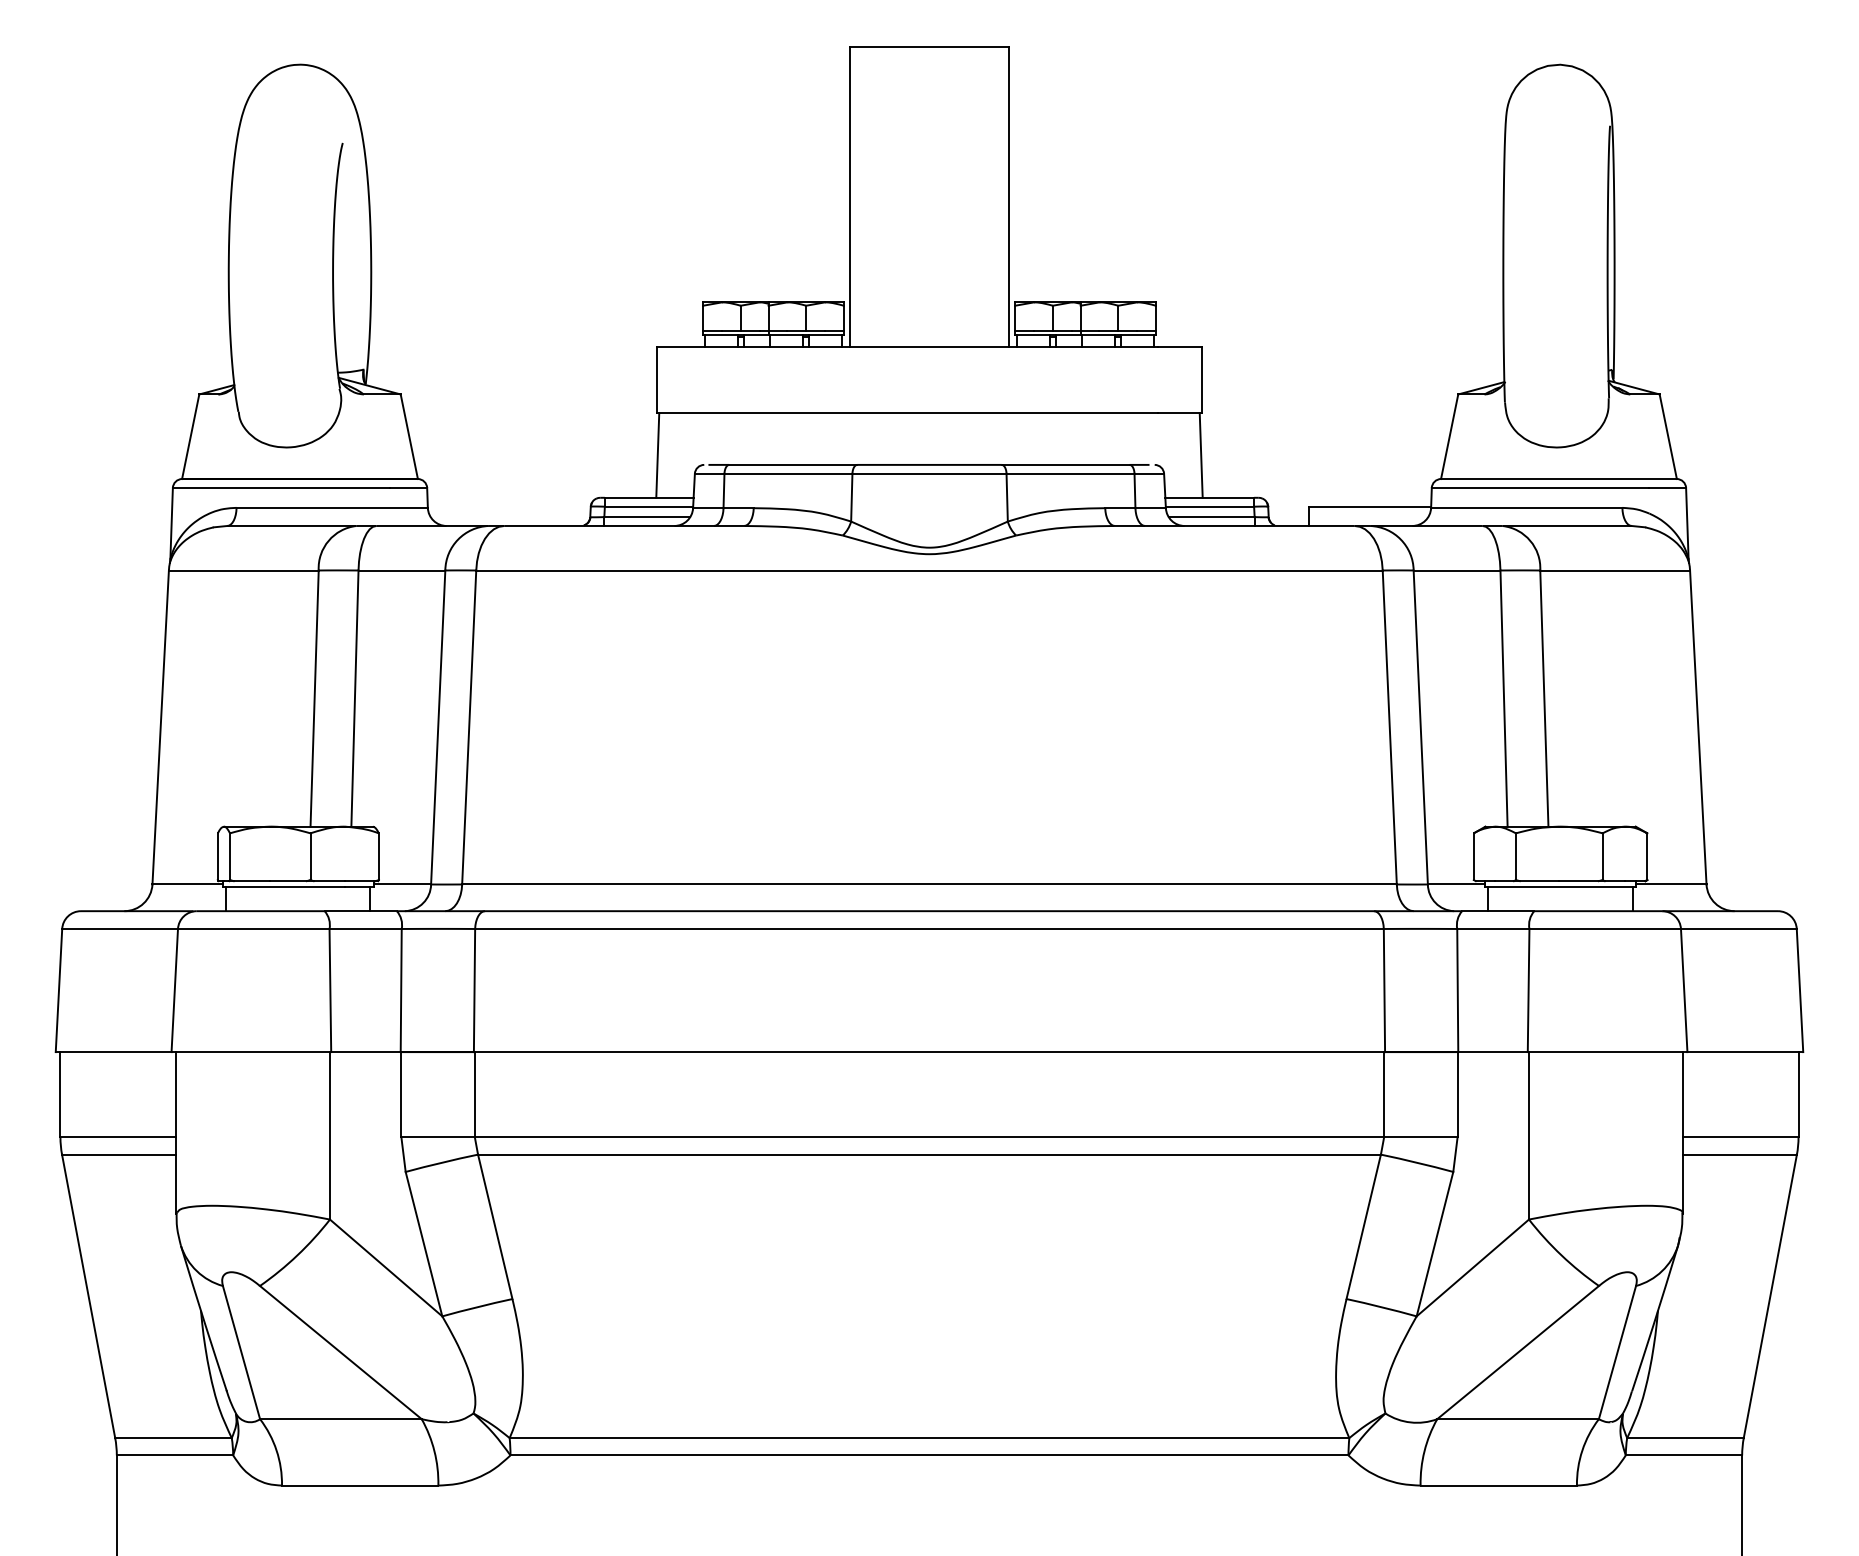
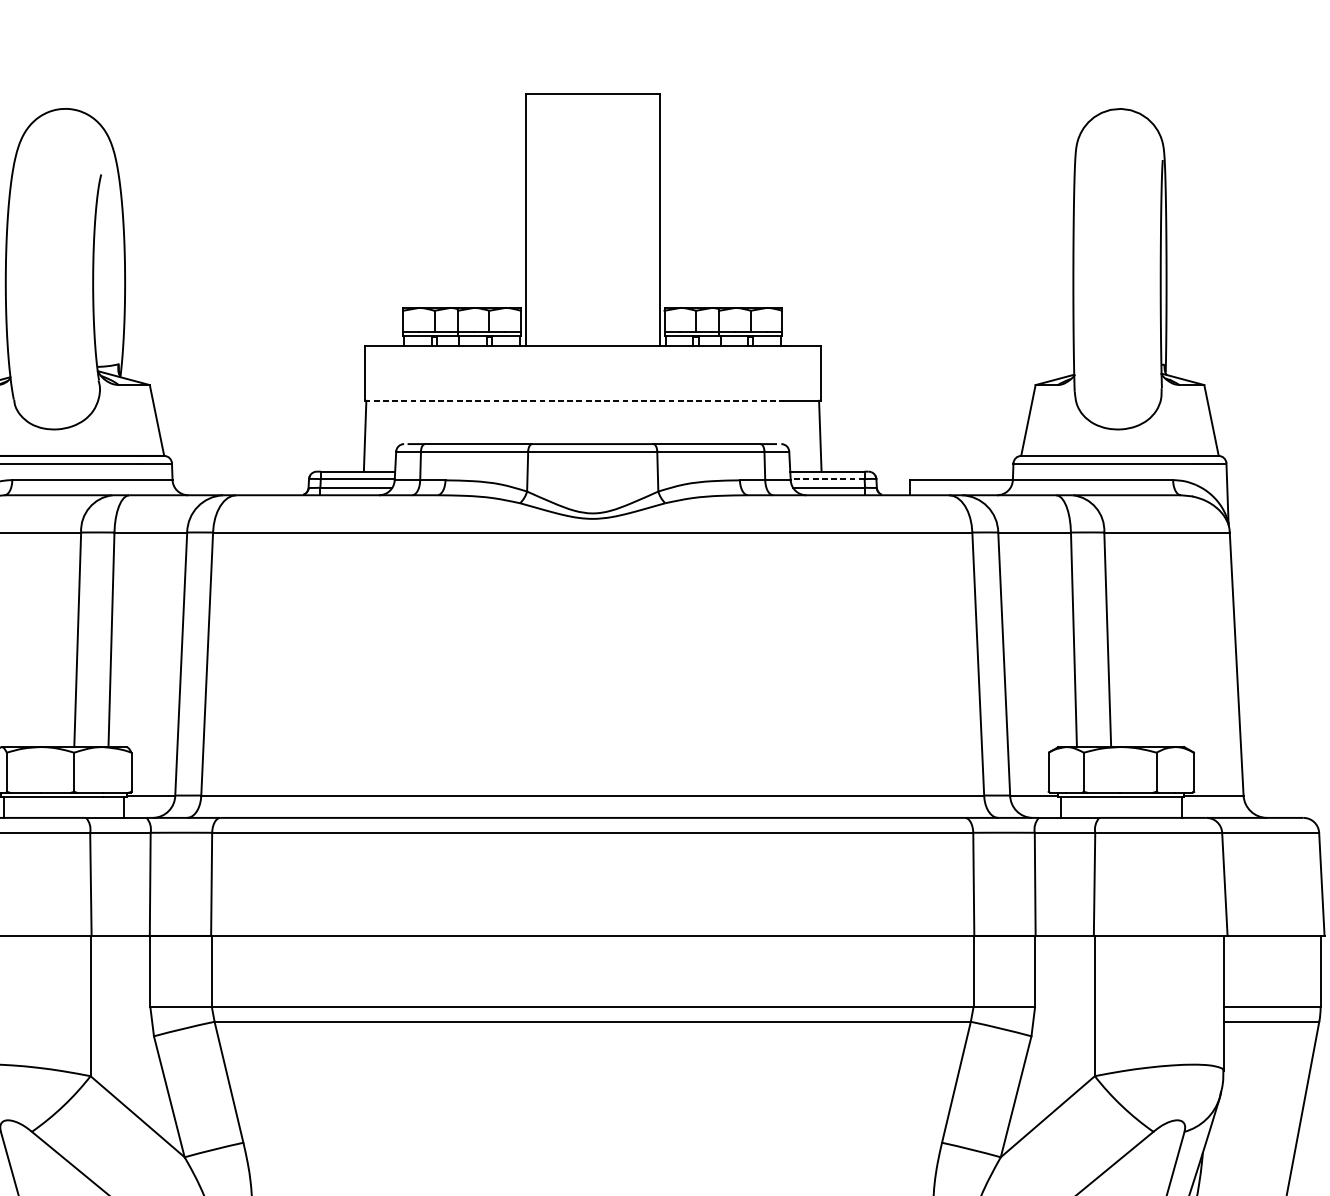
line: (907, 413) -> (574, 401), solid -> dashed
line: (1209, 506) -> (827, 478), solid -> dashed

